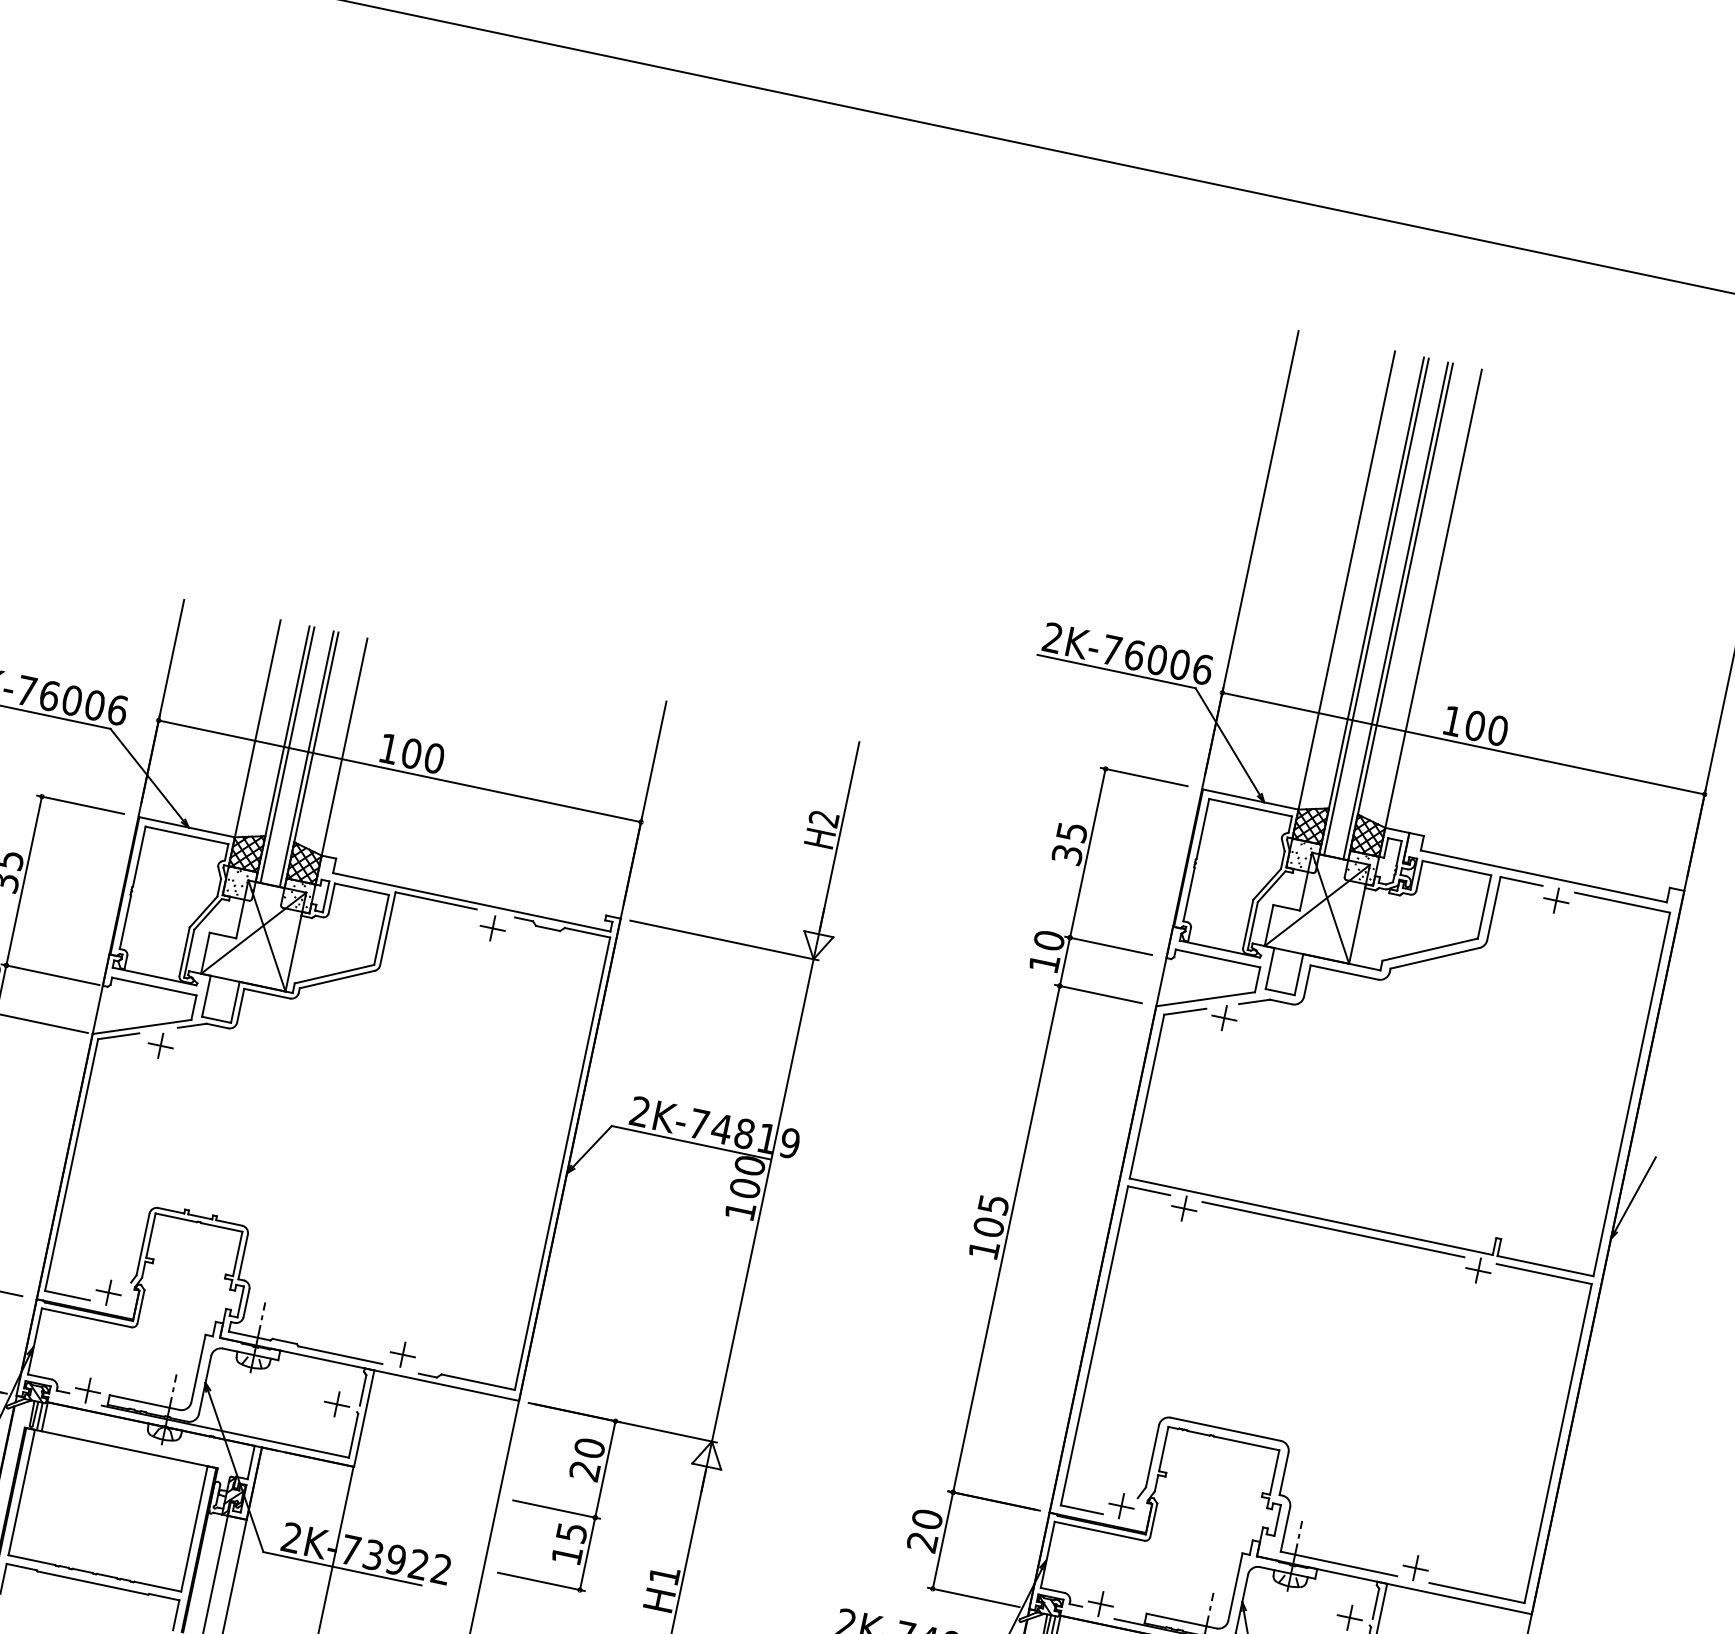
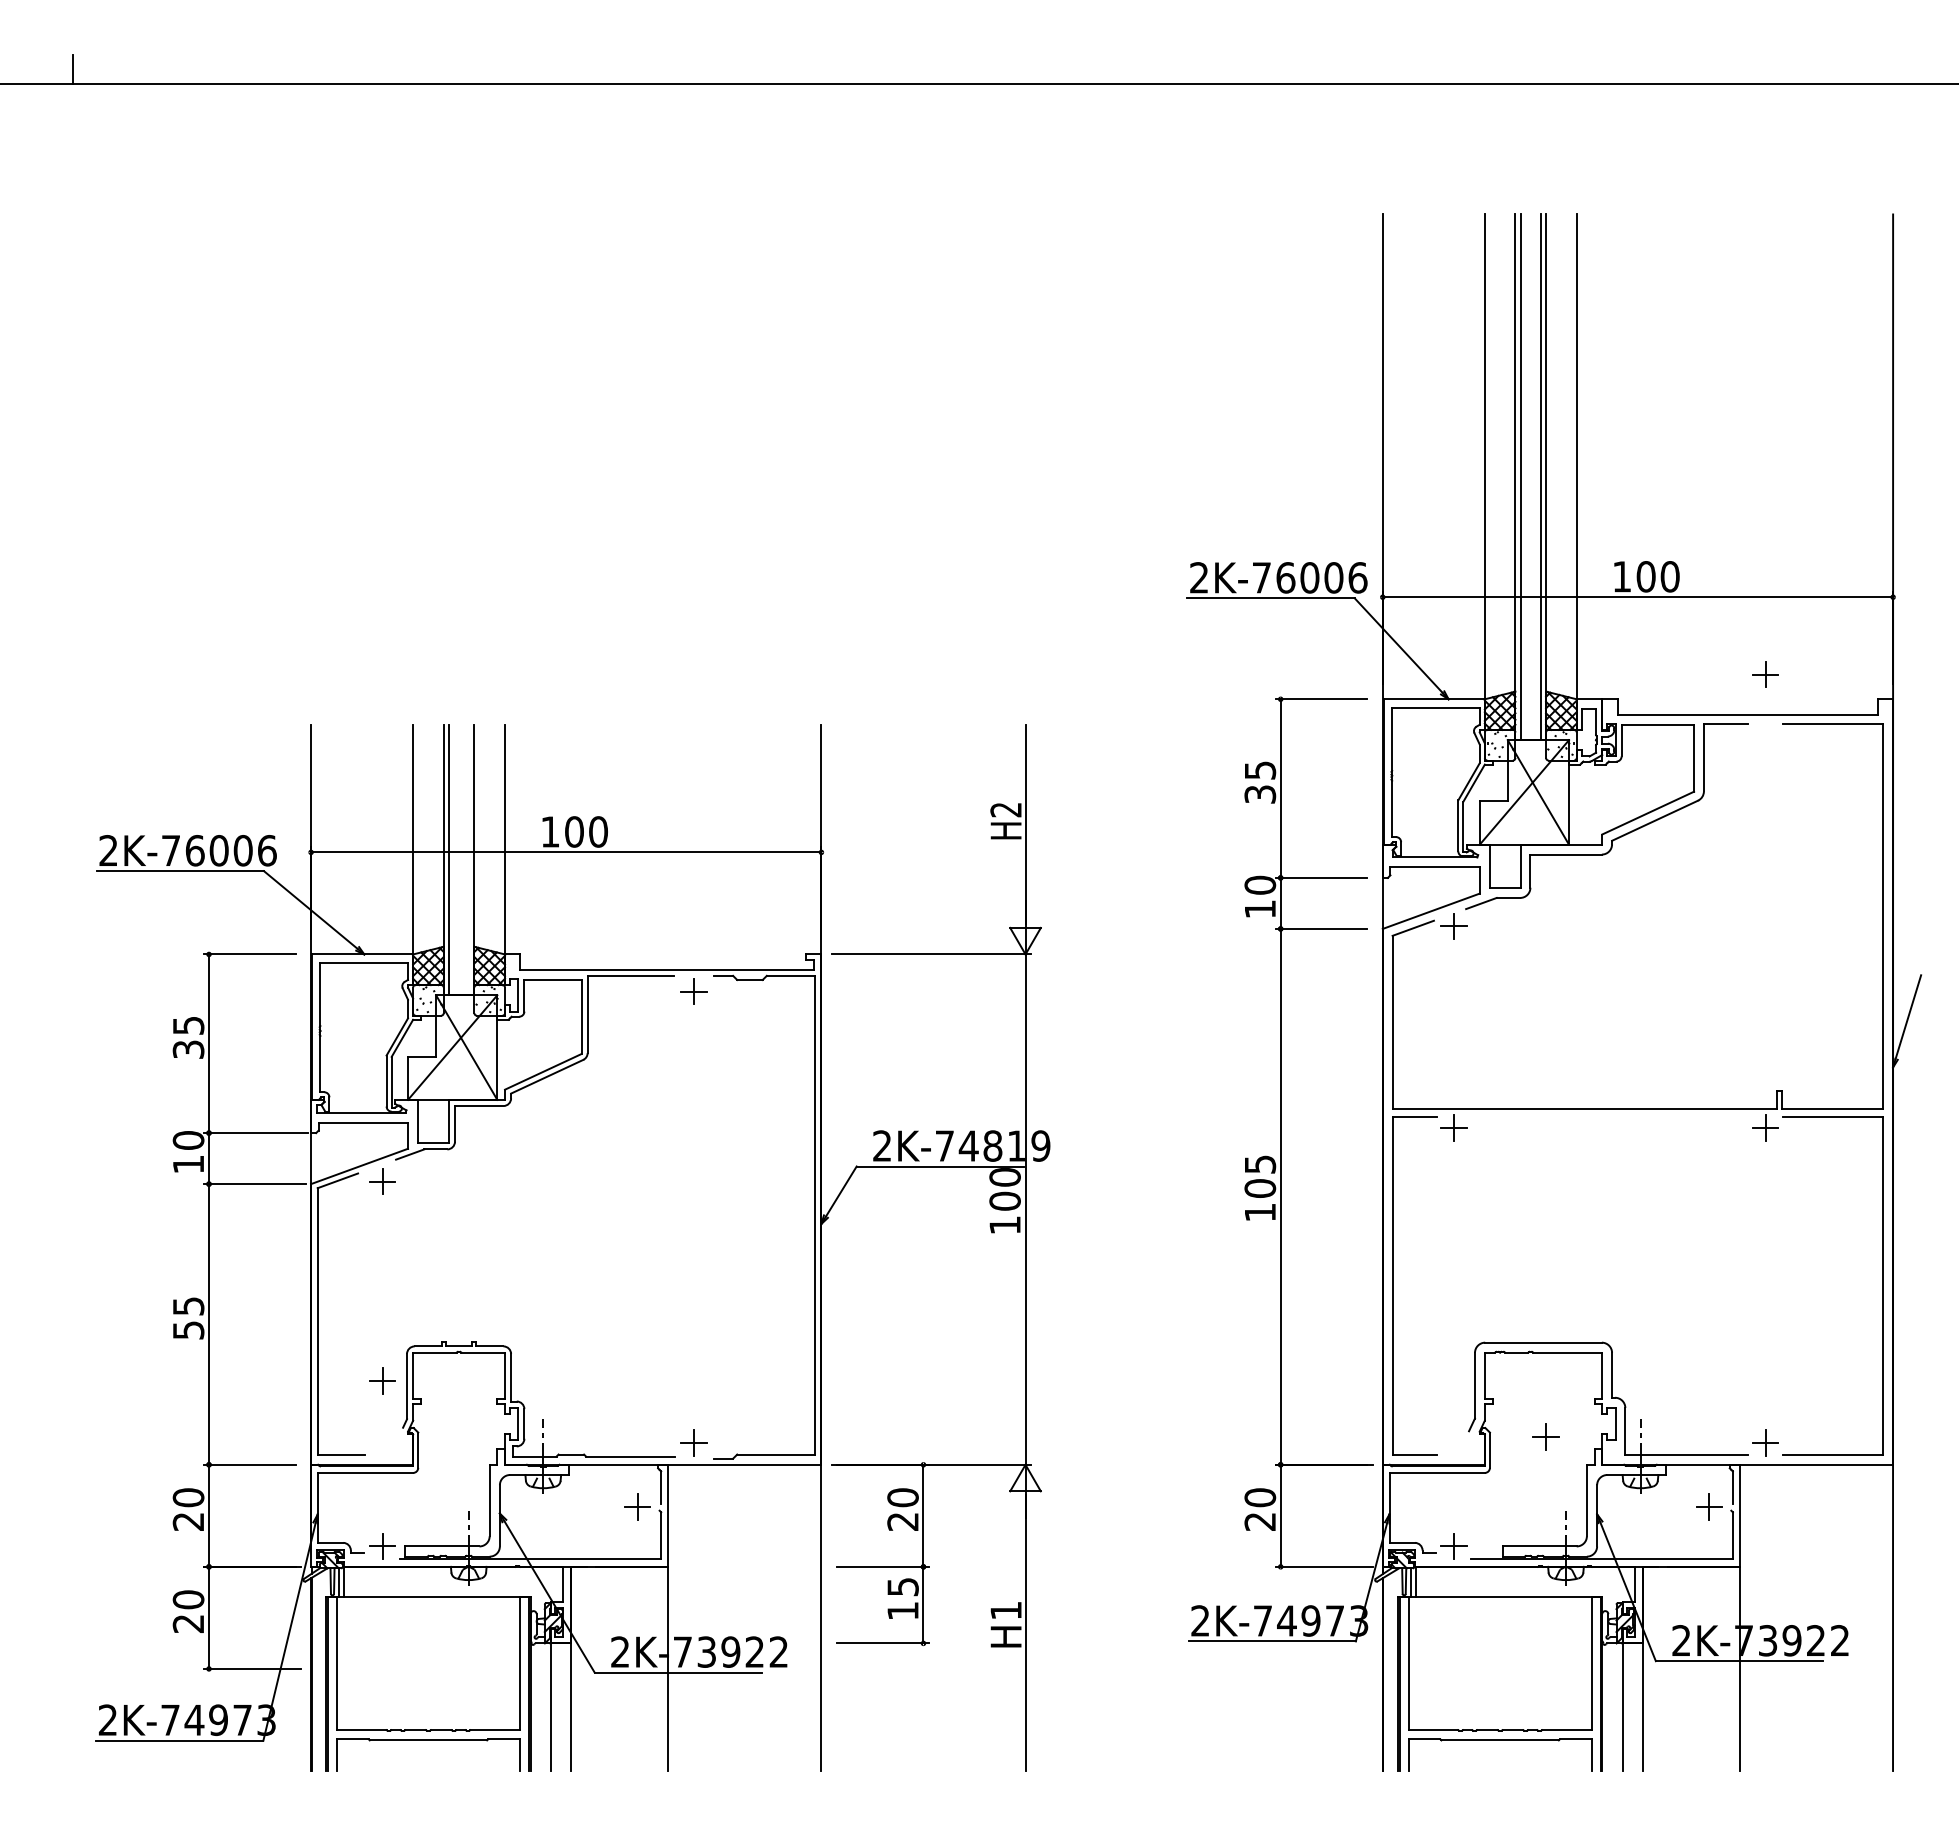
line: (307, 758) -> (469, 859), removed
part: (1556, 900) -> (1765, 674), moved
line: (1333, 1229) -> (1609, 1117), removed
part: (108, 1292) -> (382, 1380), moved
part: (1120, 1505) -> (1545, 1436), moved

